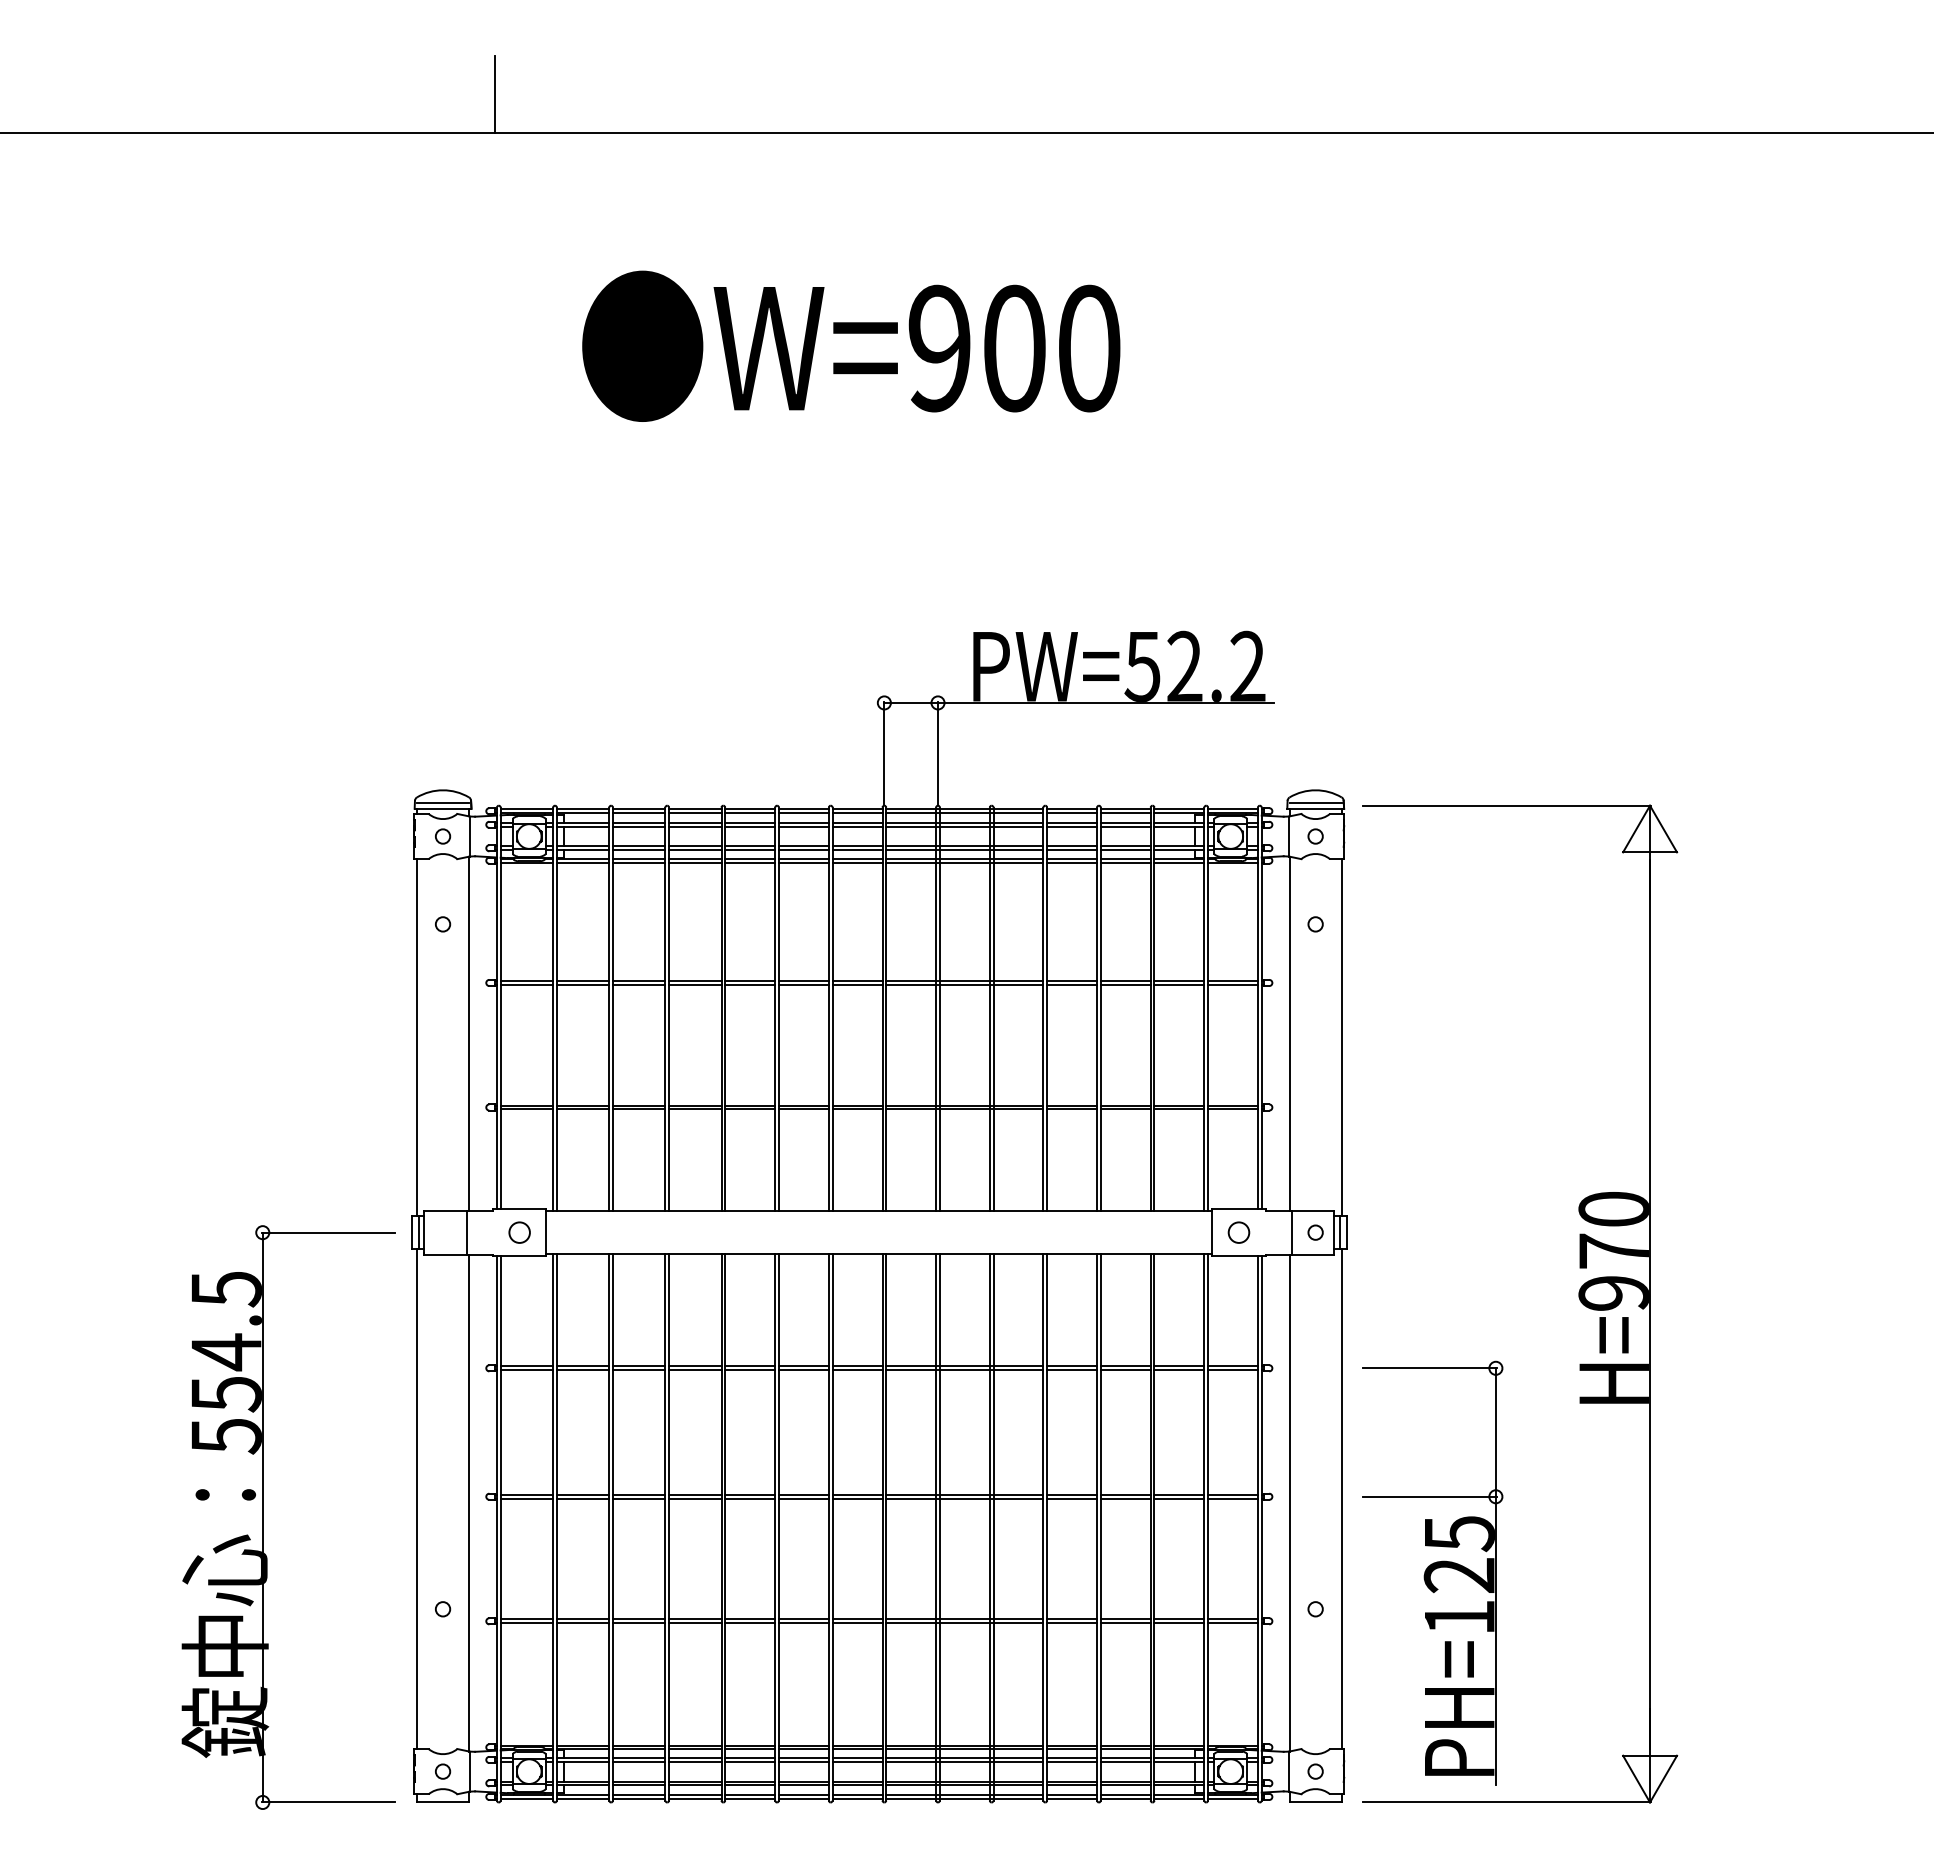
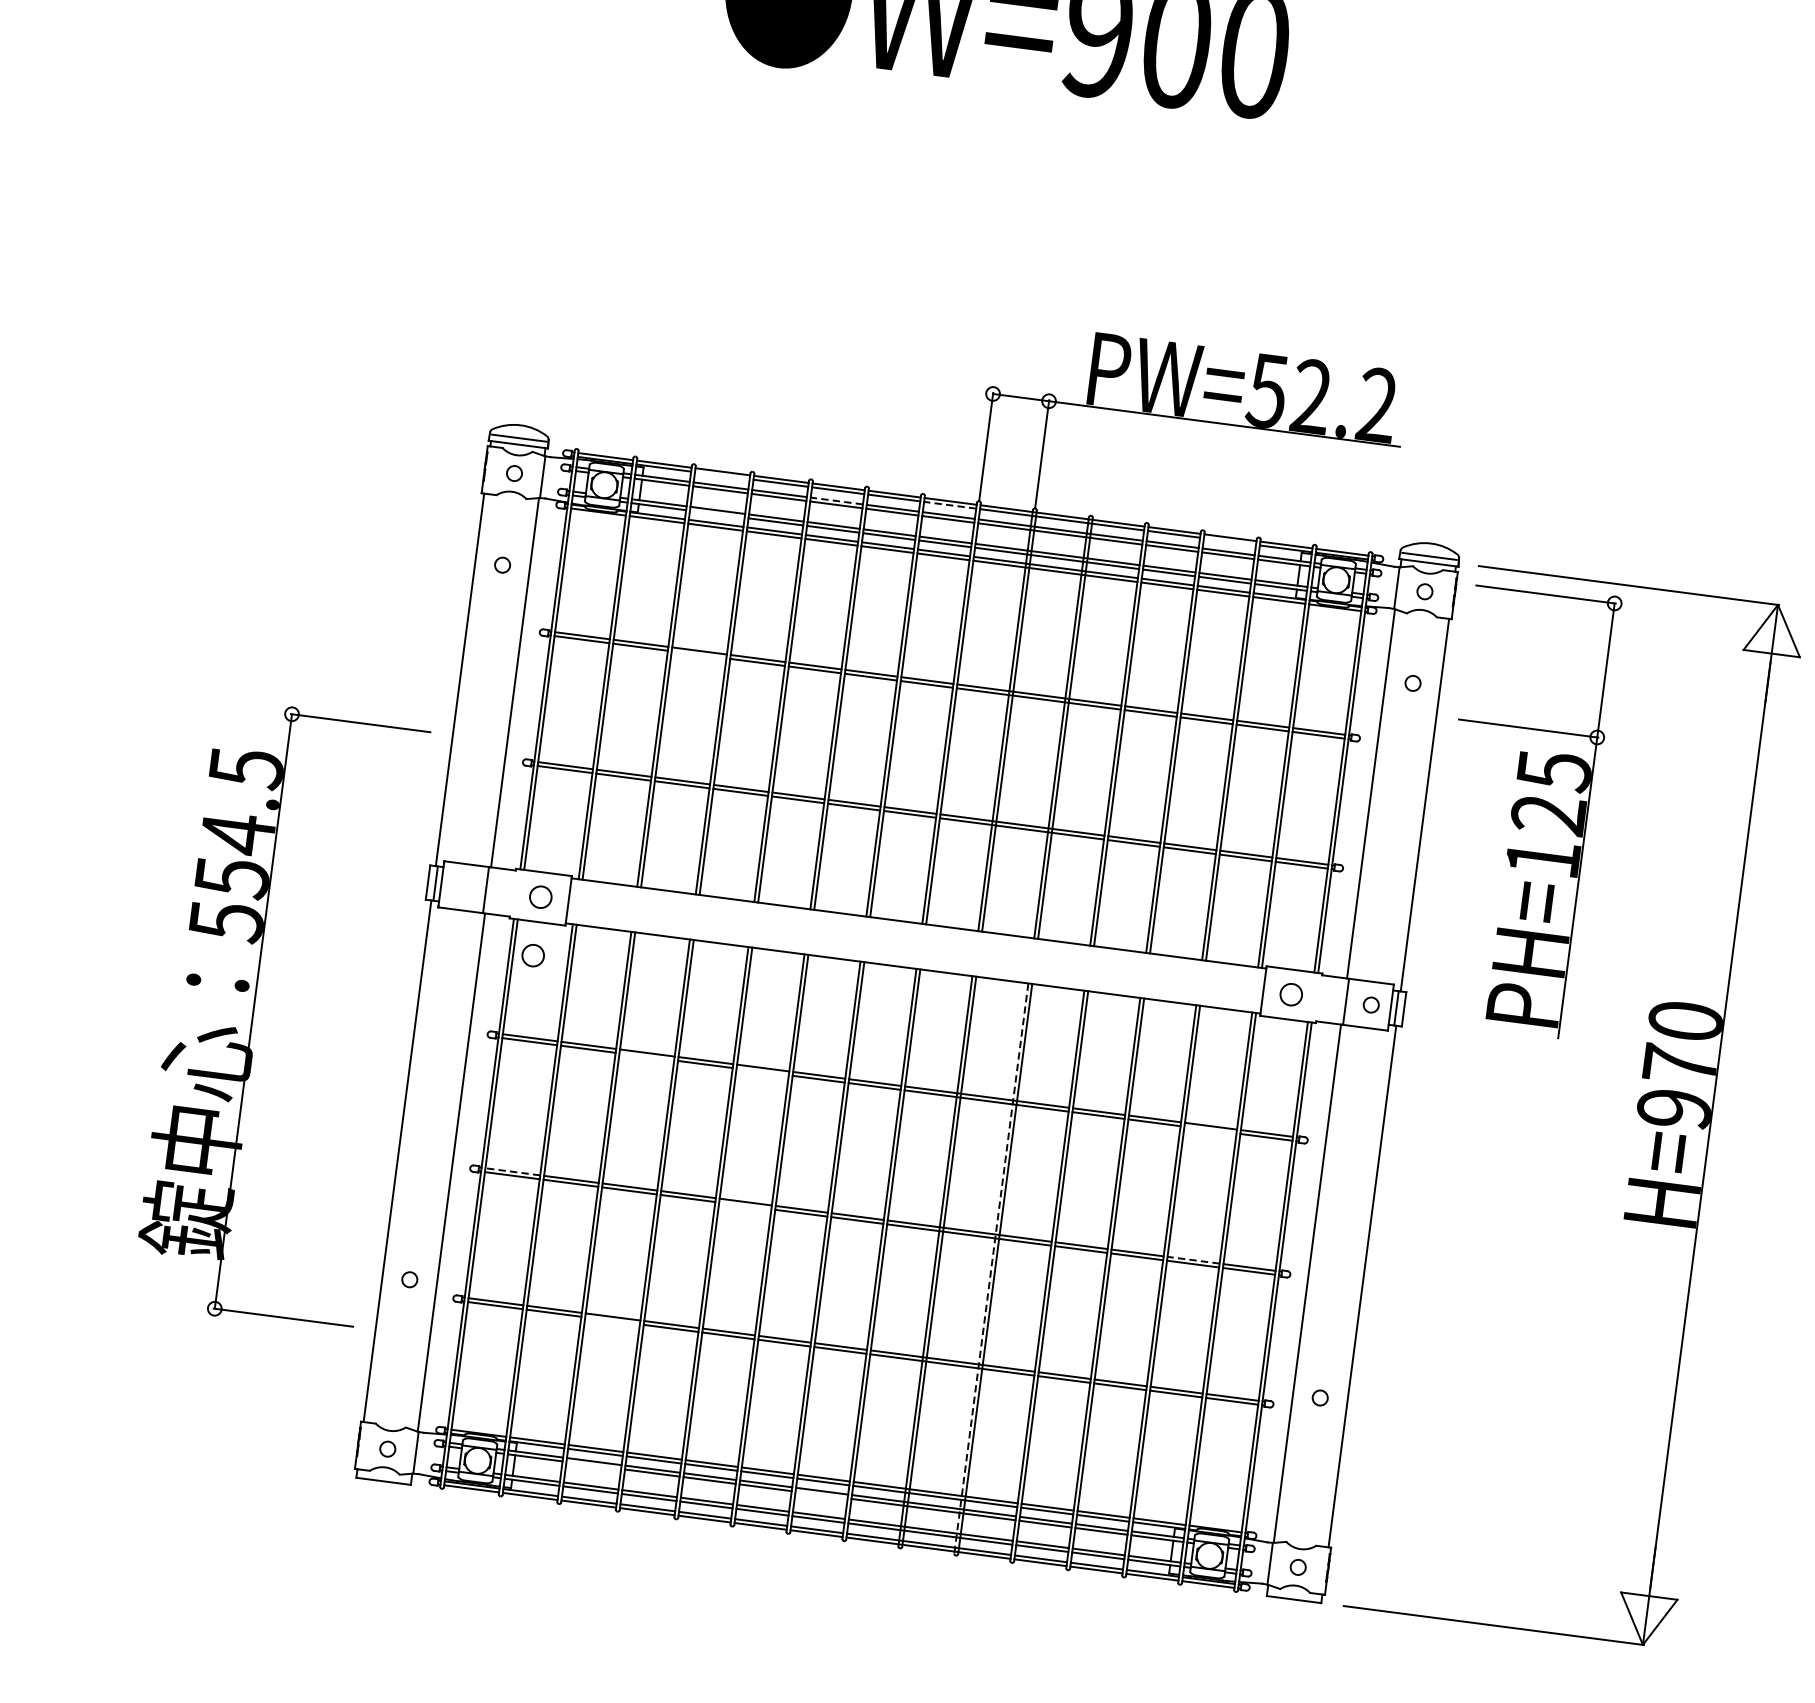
line: (638, 813) -> (721, 475), removed
line: (857, 813) -> (950, 505), solid -> dashed
line: (1125, 813) -> (1229, 541), removed
line: (749, 822) -> (836, 500), solid -> dashed
line: (638, 850) -> (716, 514), removed
line: (638, 984) -> (698, 654), removed
circle: (519, 1288) -> (533, 955), added
line: (638, 1370) -> (646, 1057), removed
line: (750, 1370) -> (762, 1072), removed
line: (1179, 1370) -> (1210, 1130), removed
line: (526, 1494) -> (512, 1171), solid -> dashed
line: (1179, 1494) -> (1193, 1259), solid -> dashed
line: (750, 1498) -> (745, 1205), removed
part: (263, 1517) -> (254, 1011), moved
line: (989, 1527) -> (991, 1268), solid -> dashed
part: (1432, 1572) -> (1520, 807), moved
line: (638, 1623) -> (611, 1321), removed
line: (638, 1761) -> (593, 1465), removed
line: (857, 1761) -> (821, 1494), removed

